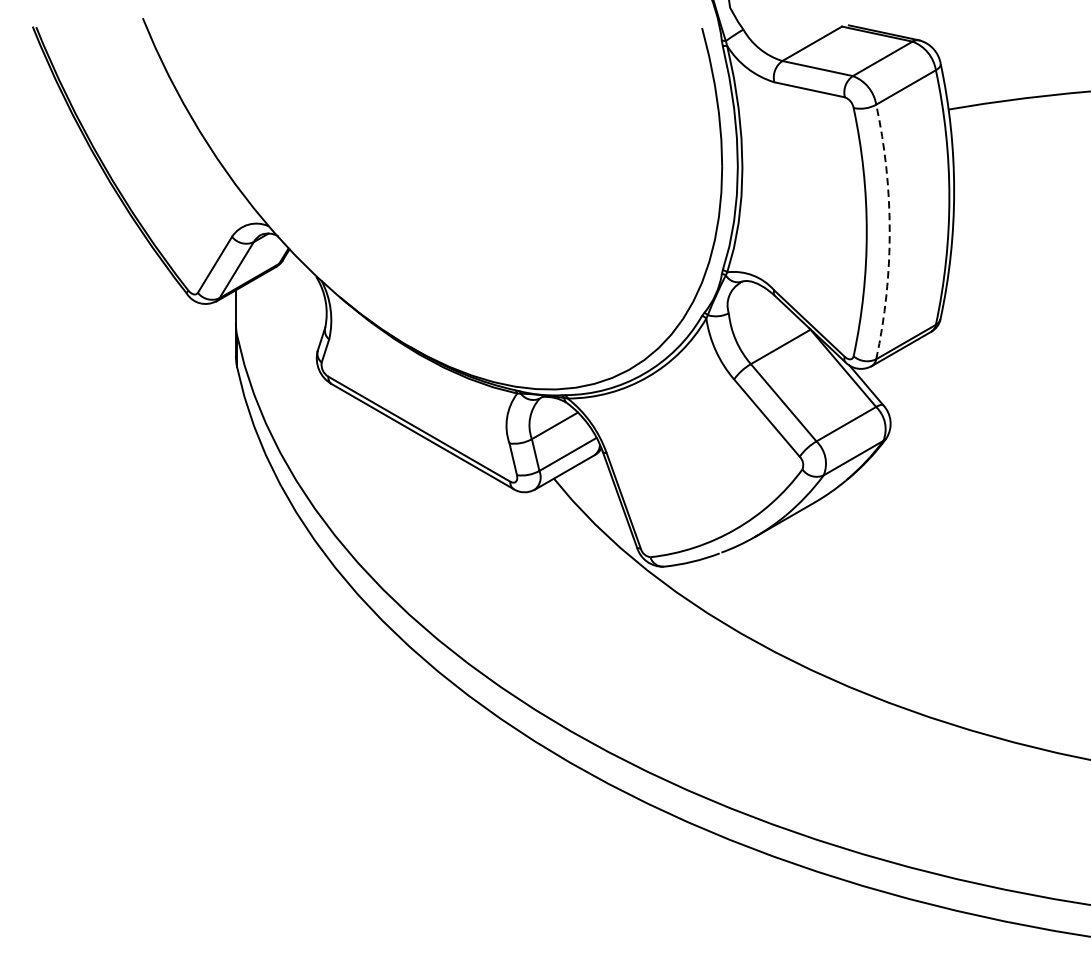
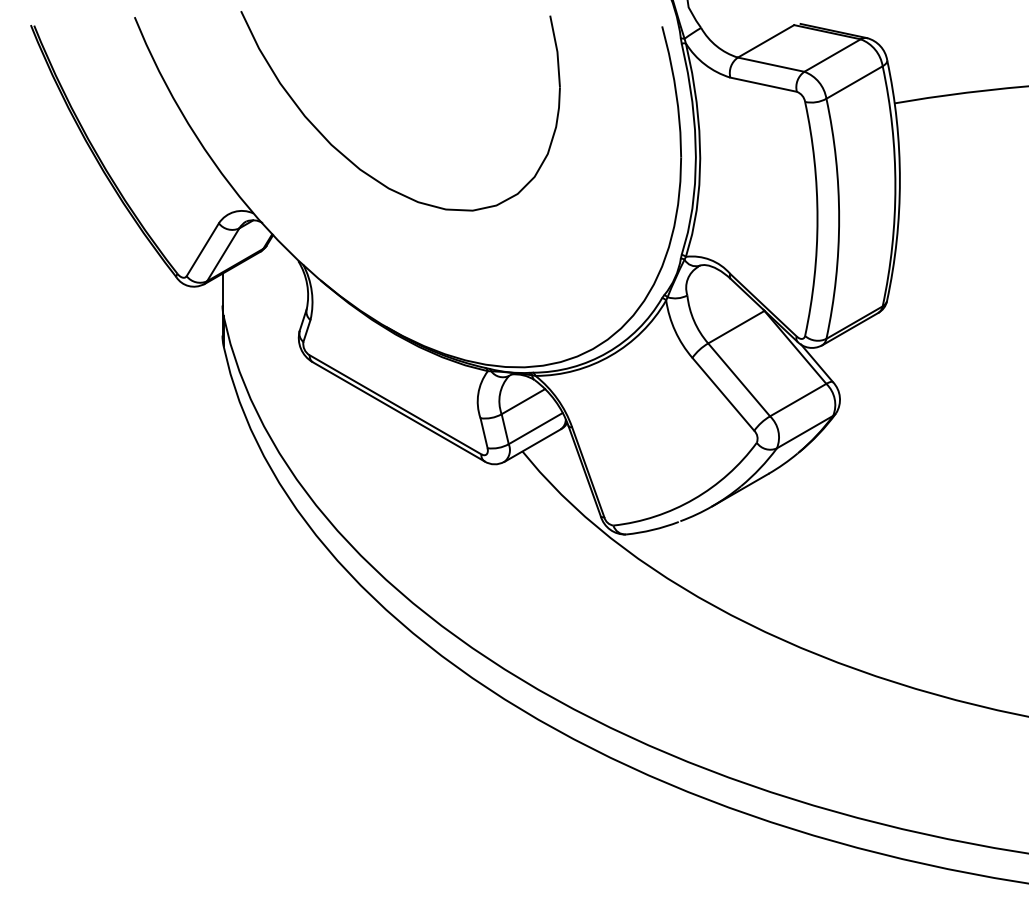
part: (380, 176) -> (358, 166), added
arc: (890, 231) -> (839, 218), dashed -> solid

